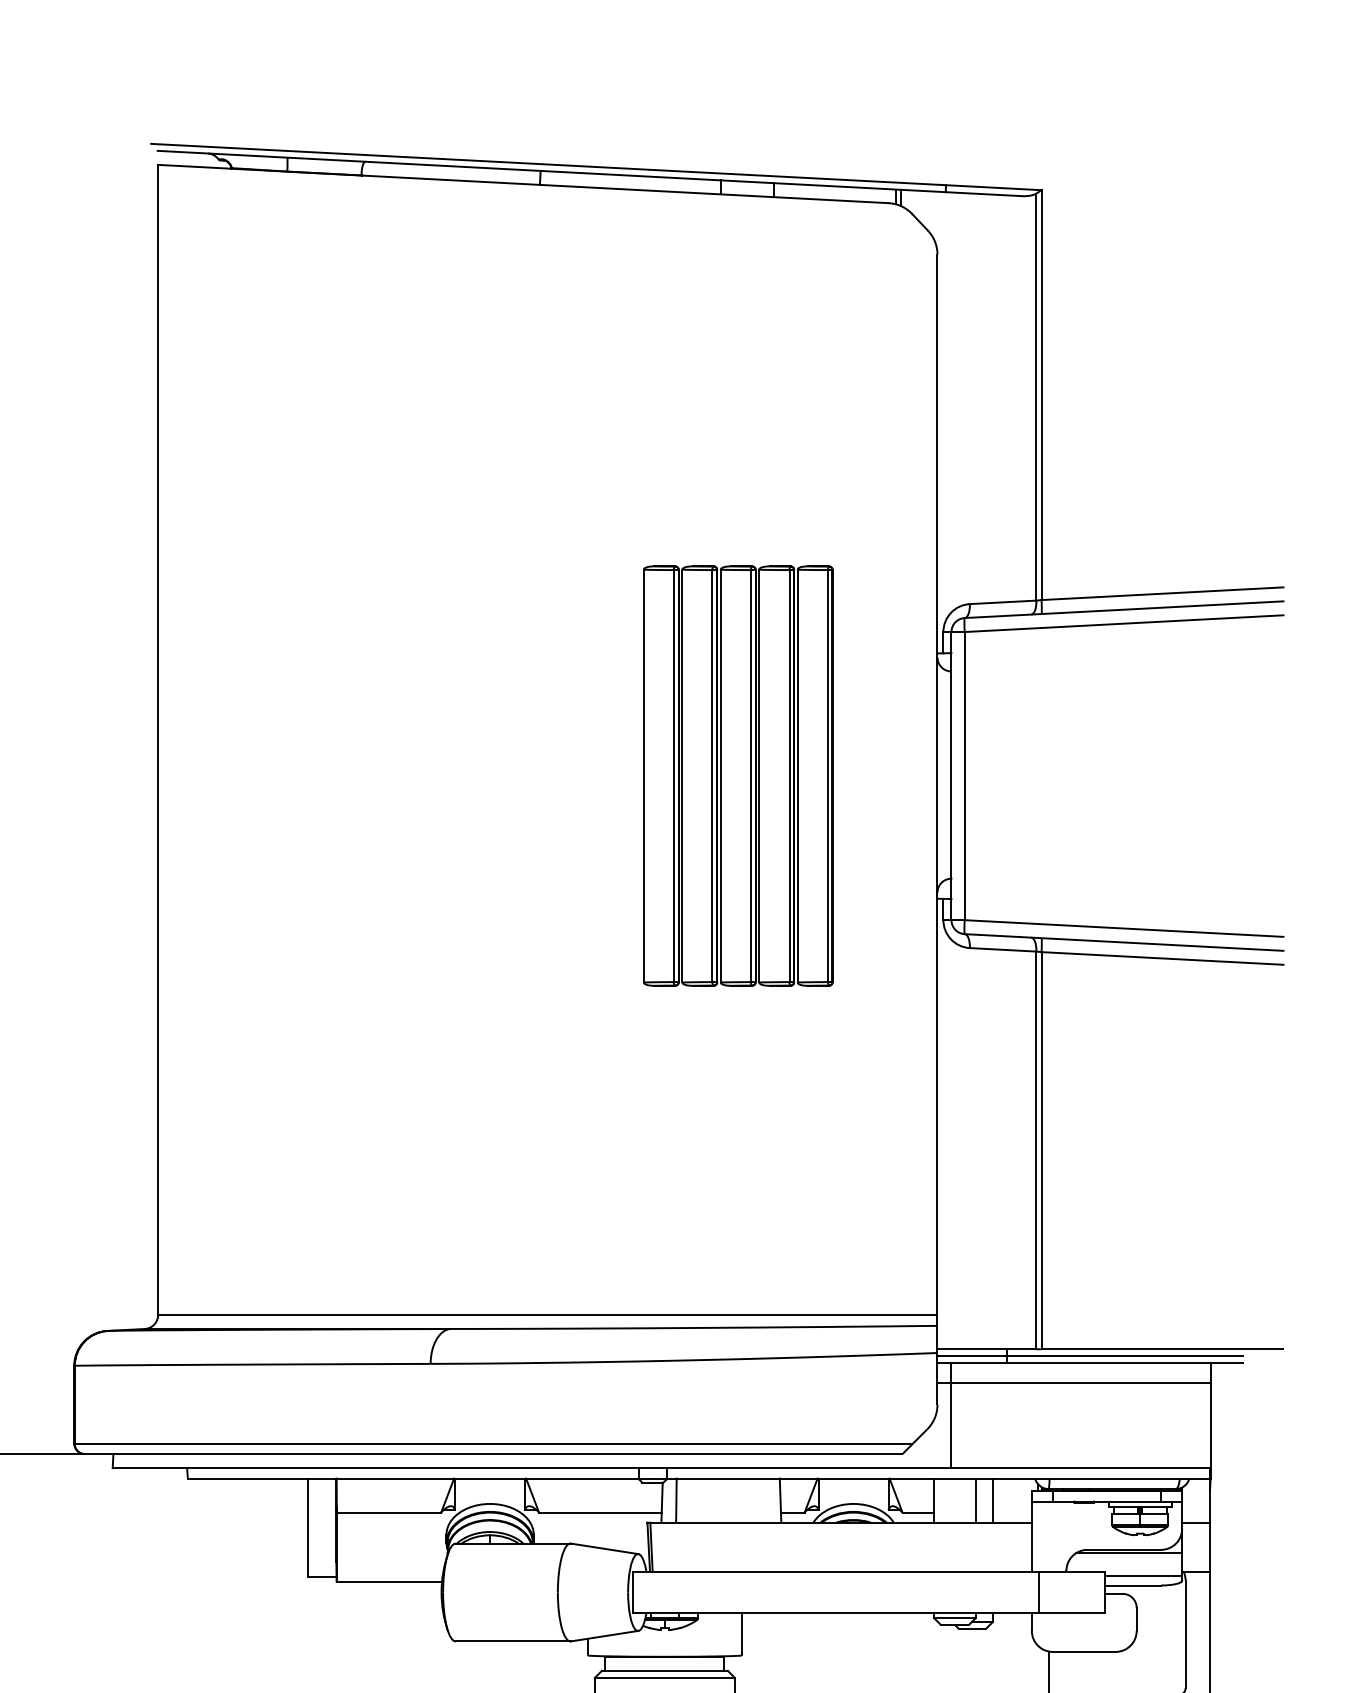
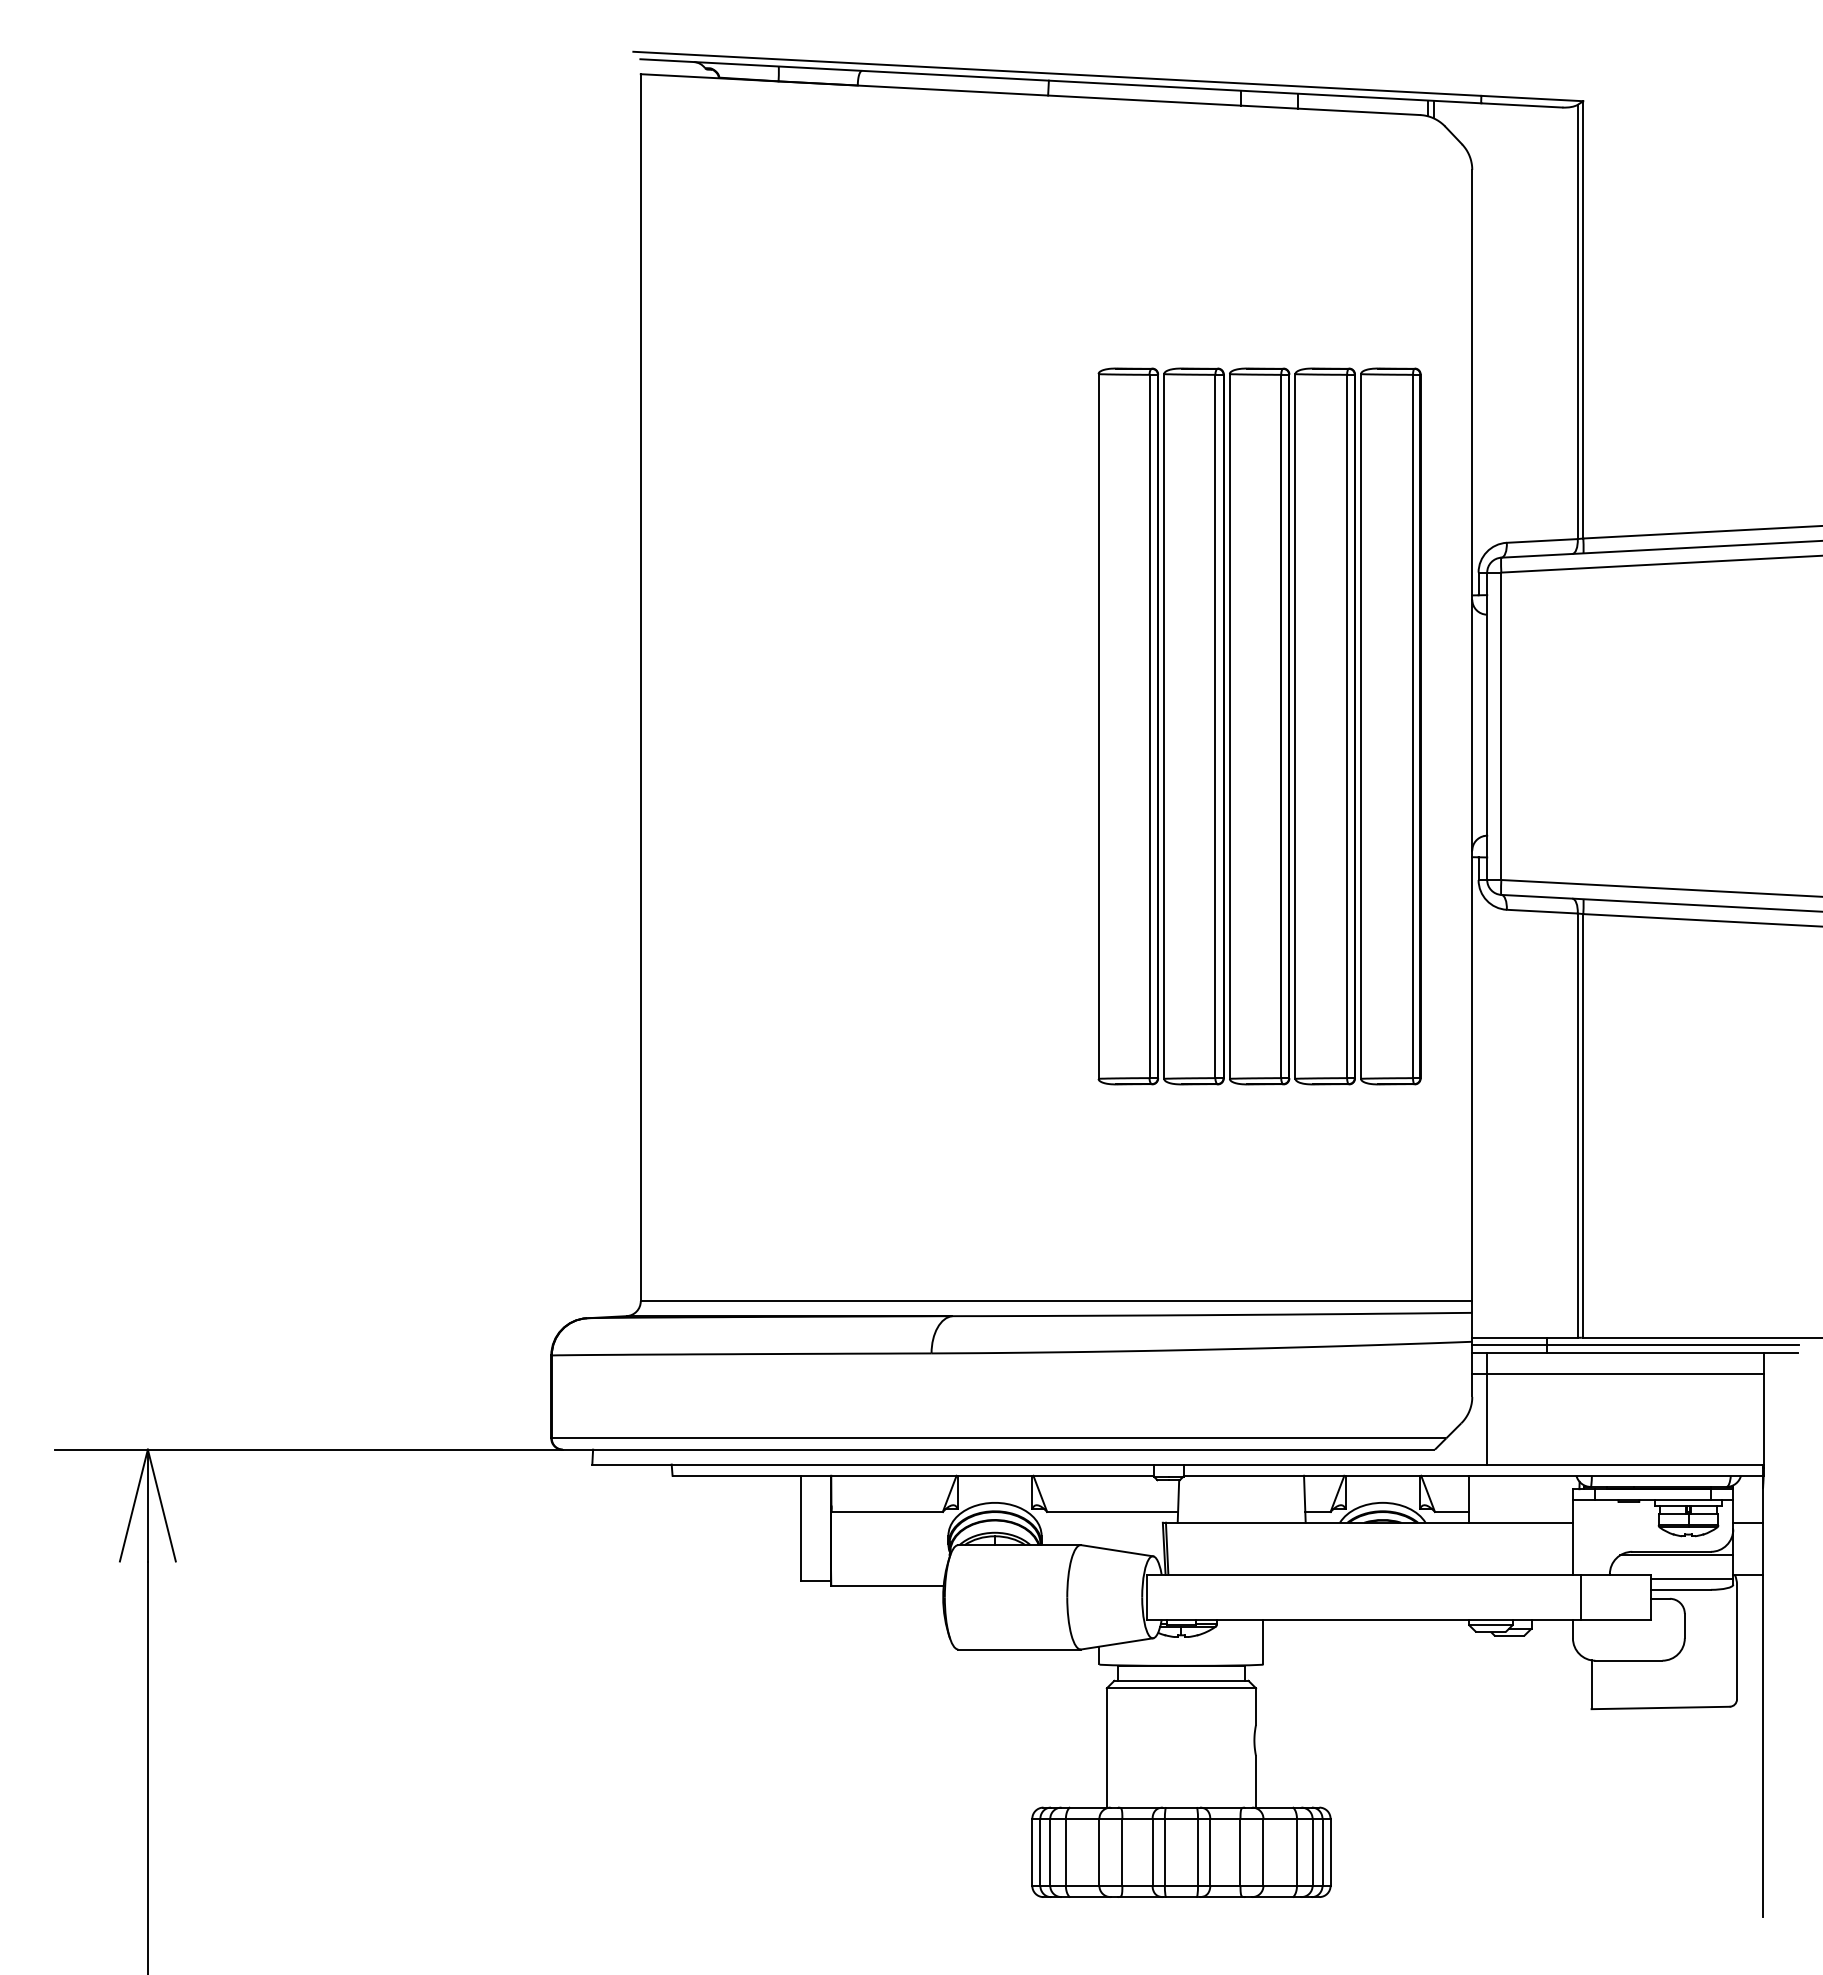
part: (738, 775) -> (1259, 725), size x1.6
line: (676, 1499) -> (1193, 1498), removed
line: (976, 1499) -> (1513, 1498), removed
line: (992, 1499) -> (1531, 1498), removed

